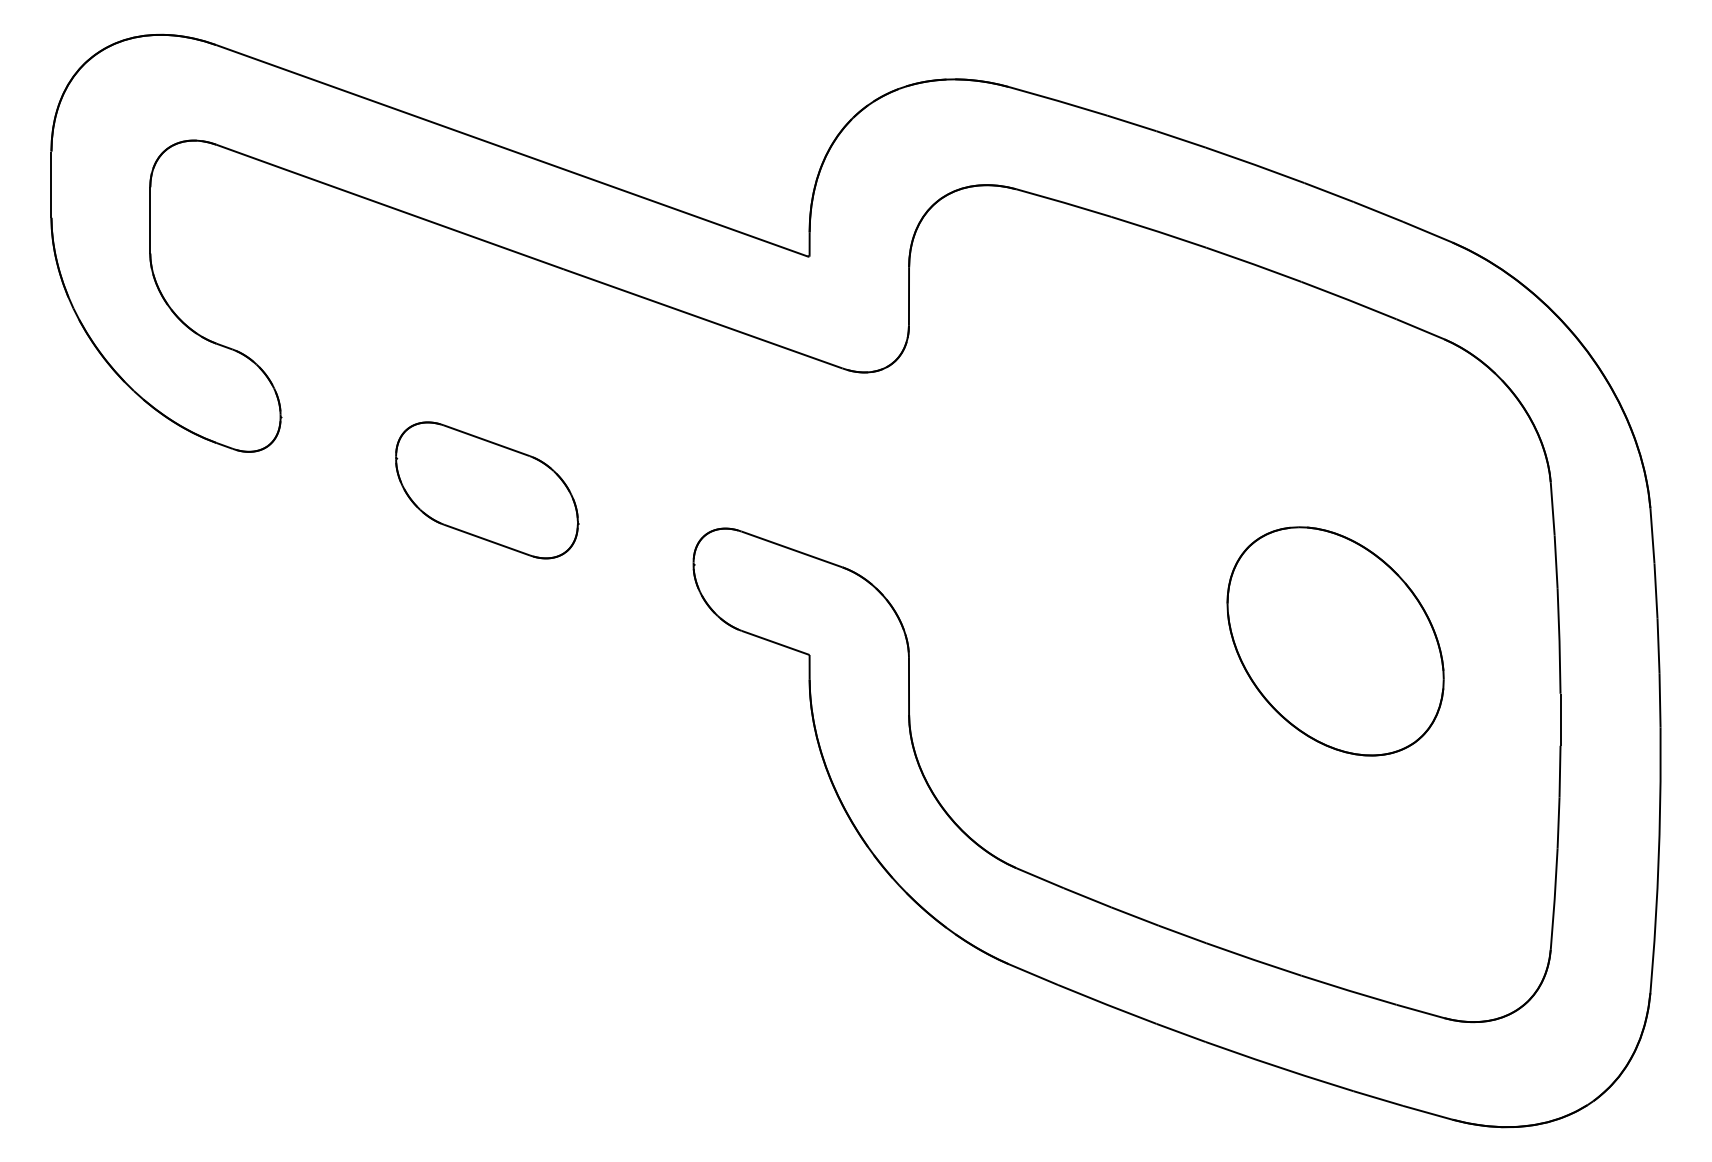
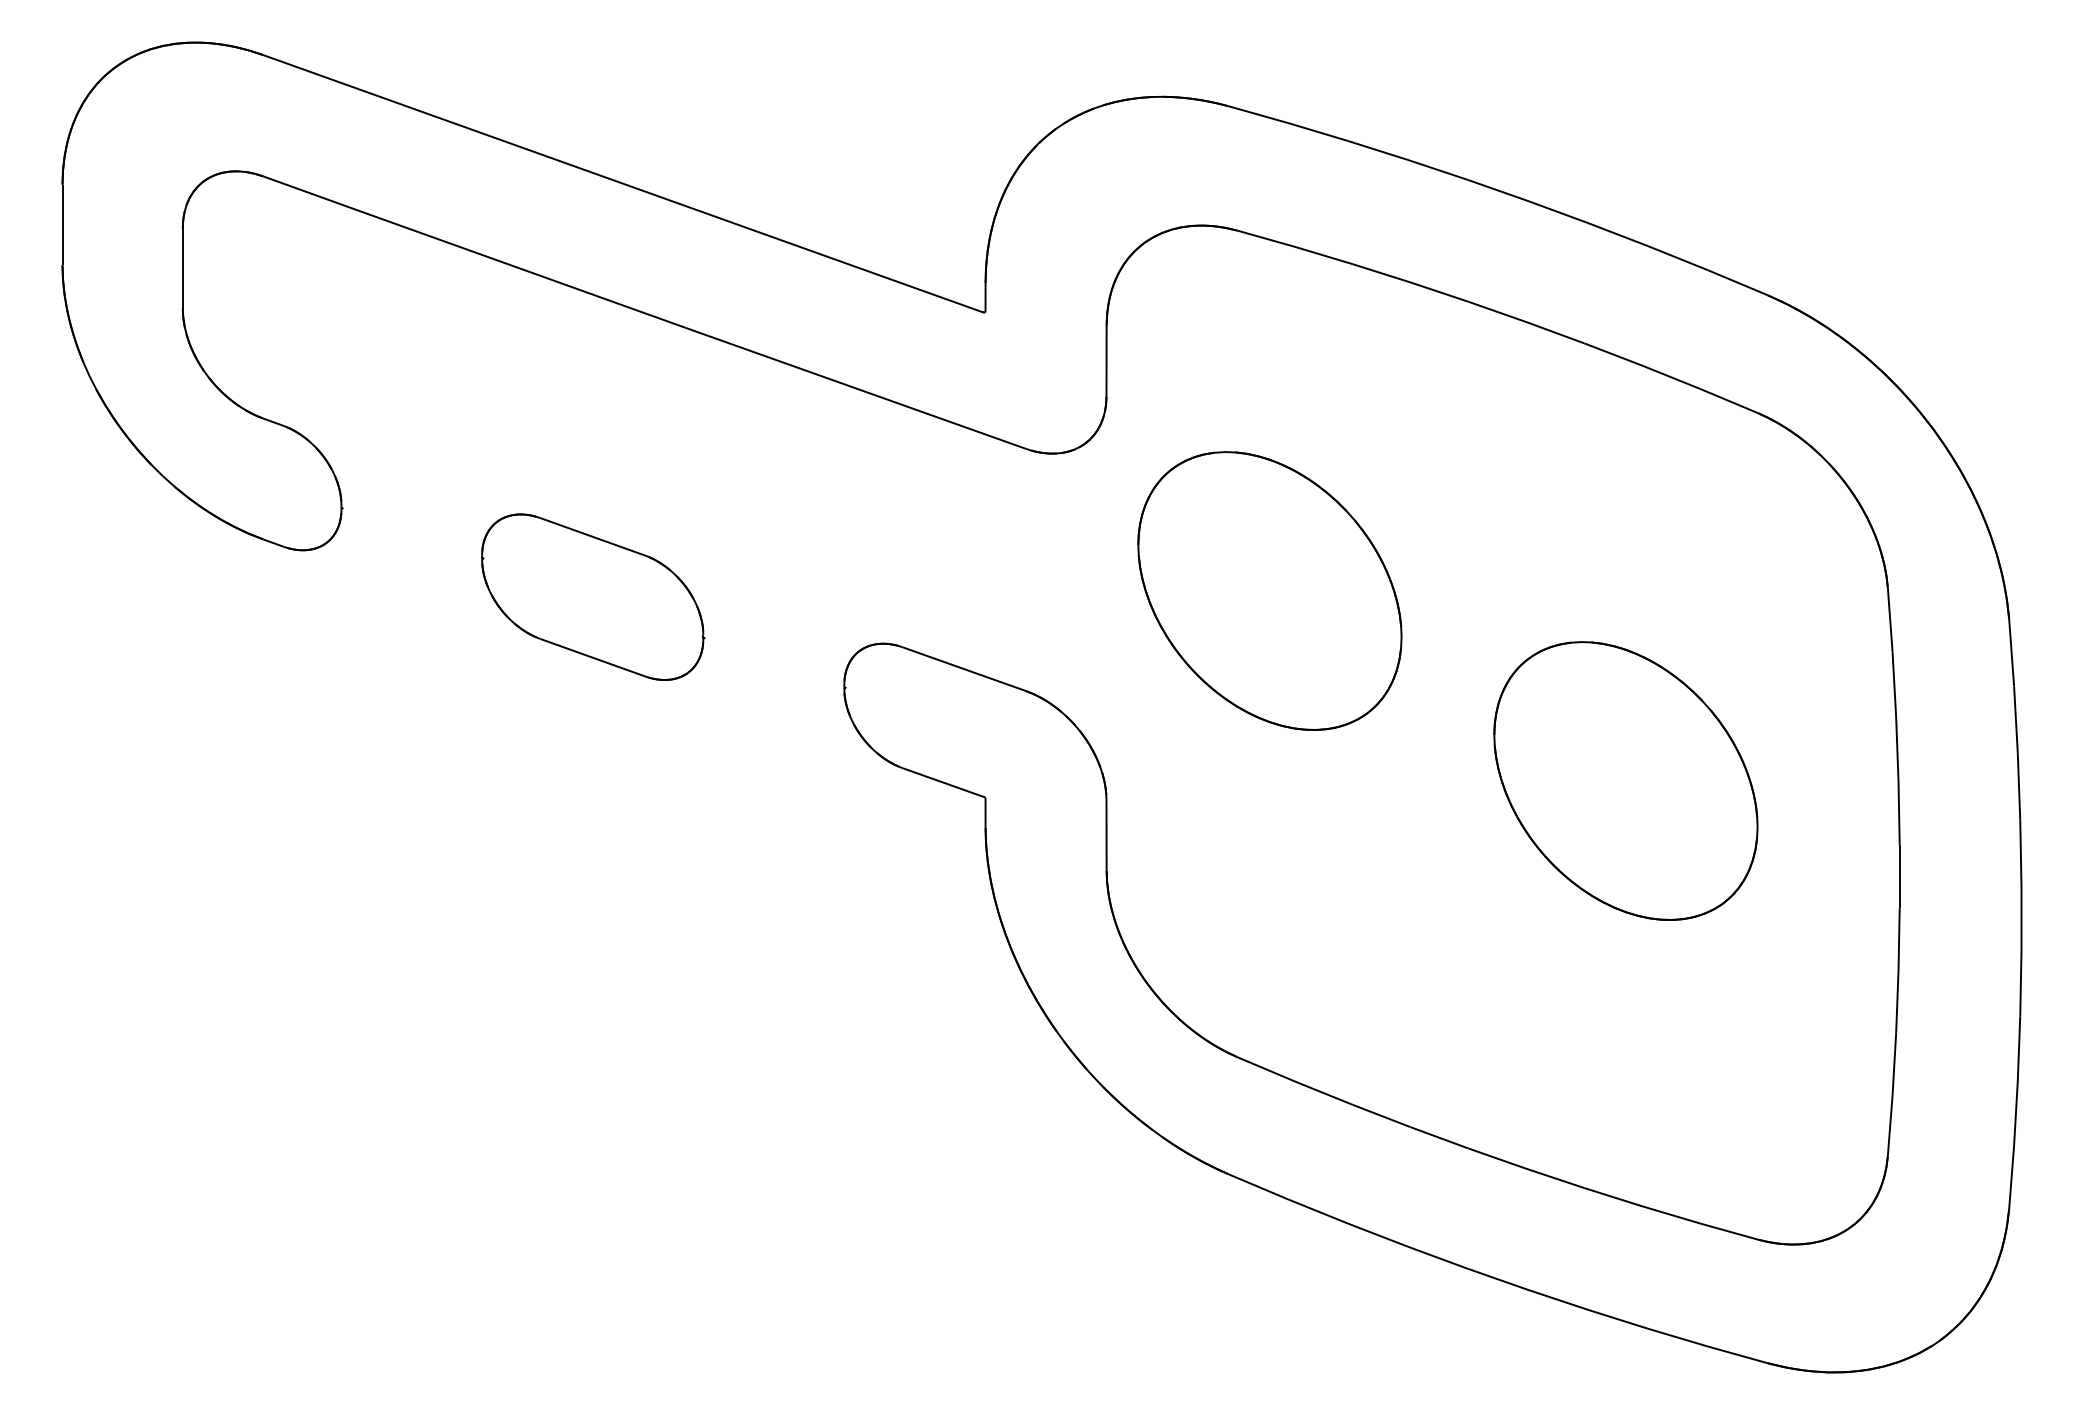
part: (1042, 484) -> (1269, 590), added

